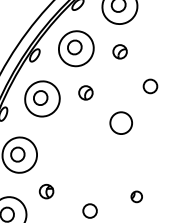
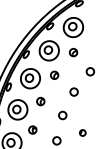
circle: (120, 122) -> (73, 91), size x0.62
part: (60, 140) -> (40, 101), added
circle: (100, 165) -> (62, 115), added

